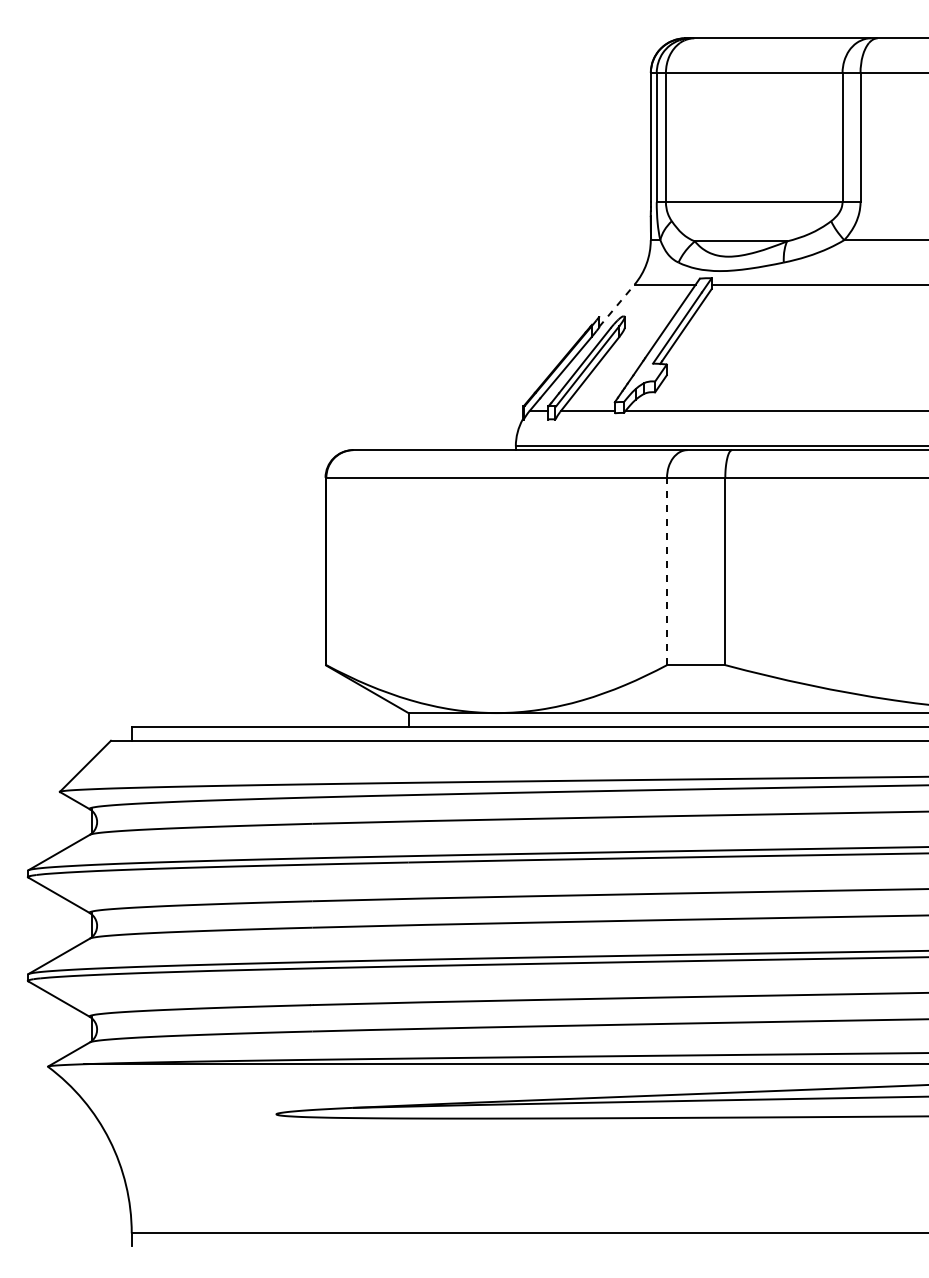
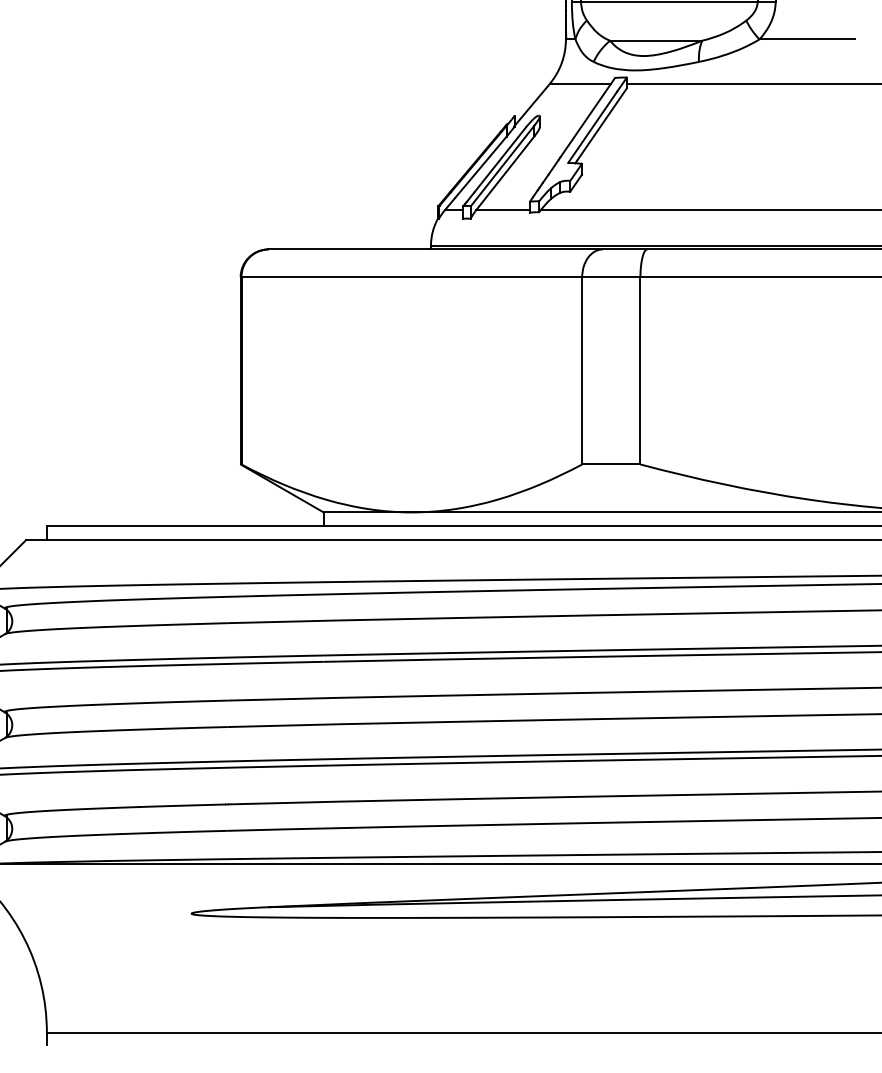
line: (616, 305) -> (531, 104), dashed -> solid
line: (667, 571) -> (582, 370), dashed -> solid

